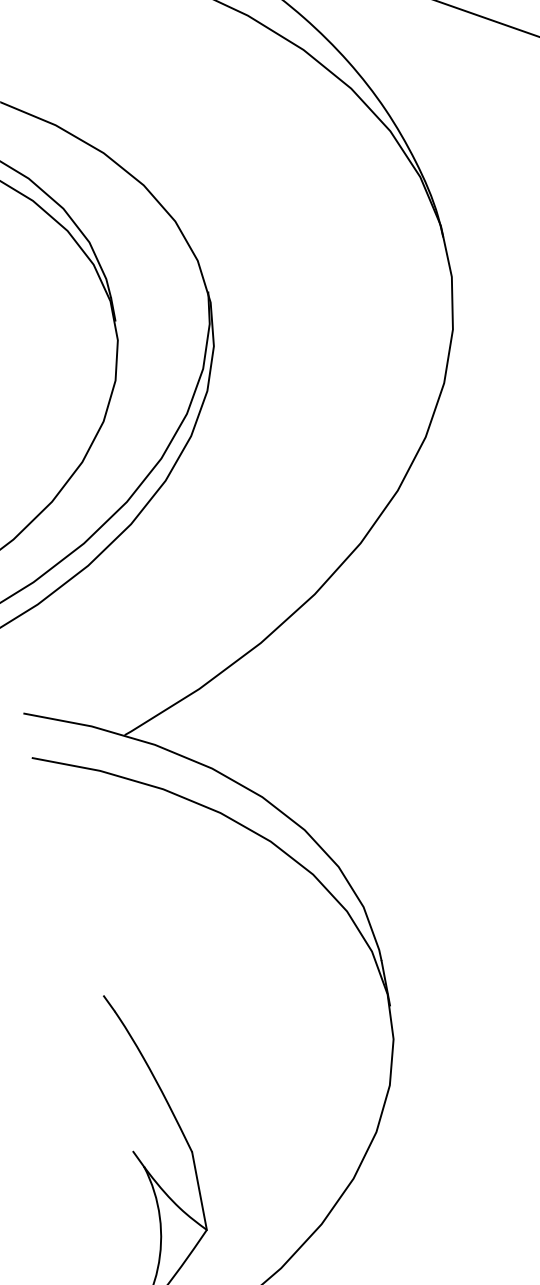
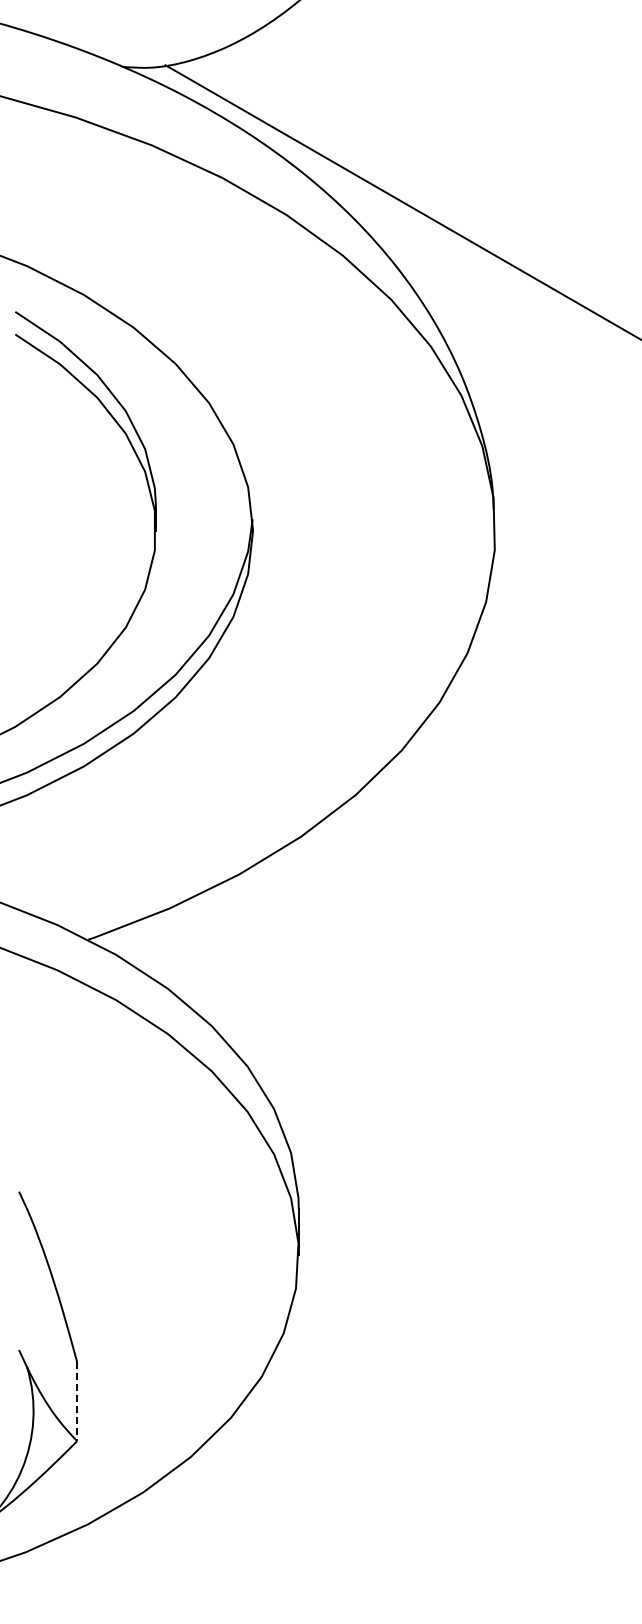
line: (199, 1190) -> (77, 1401), solid -> dashed

